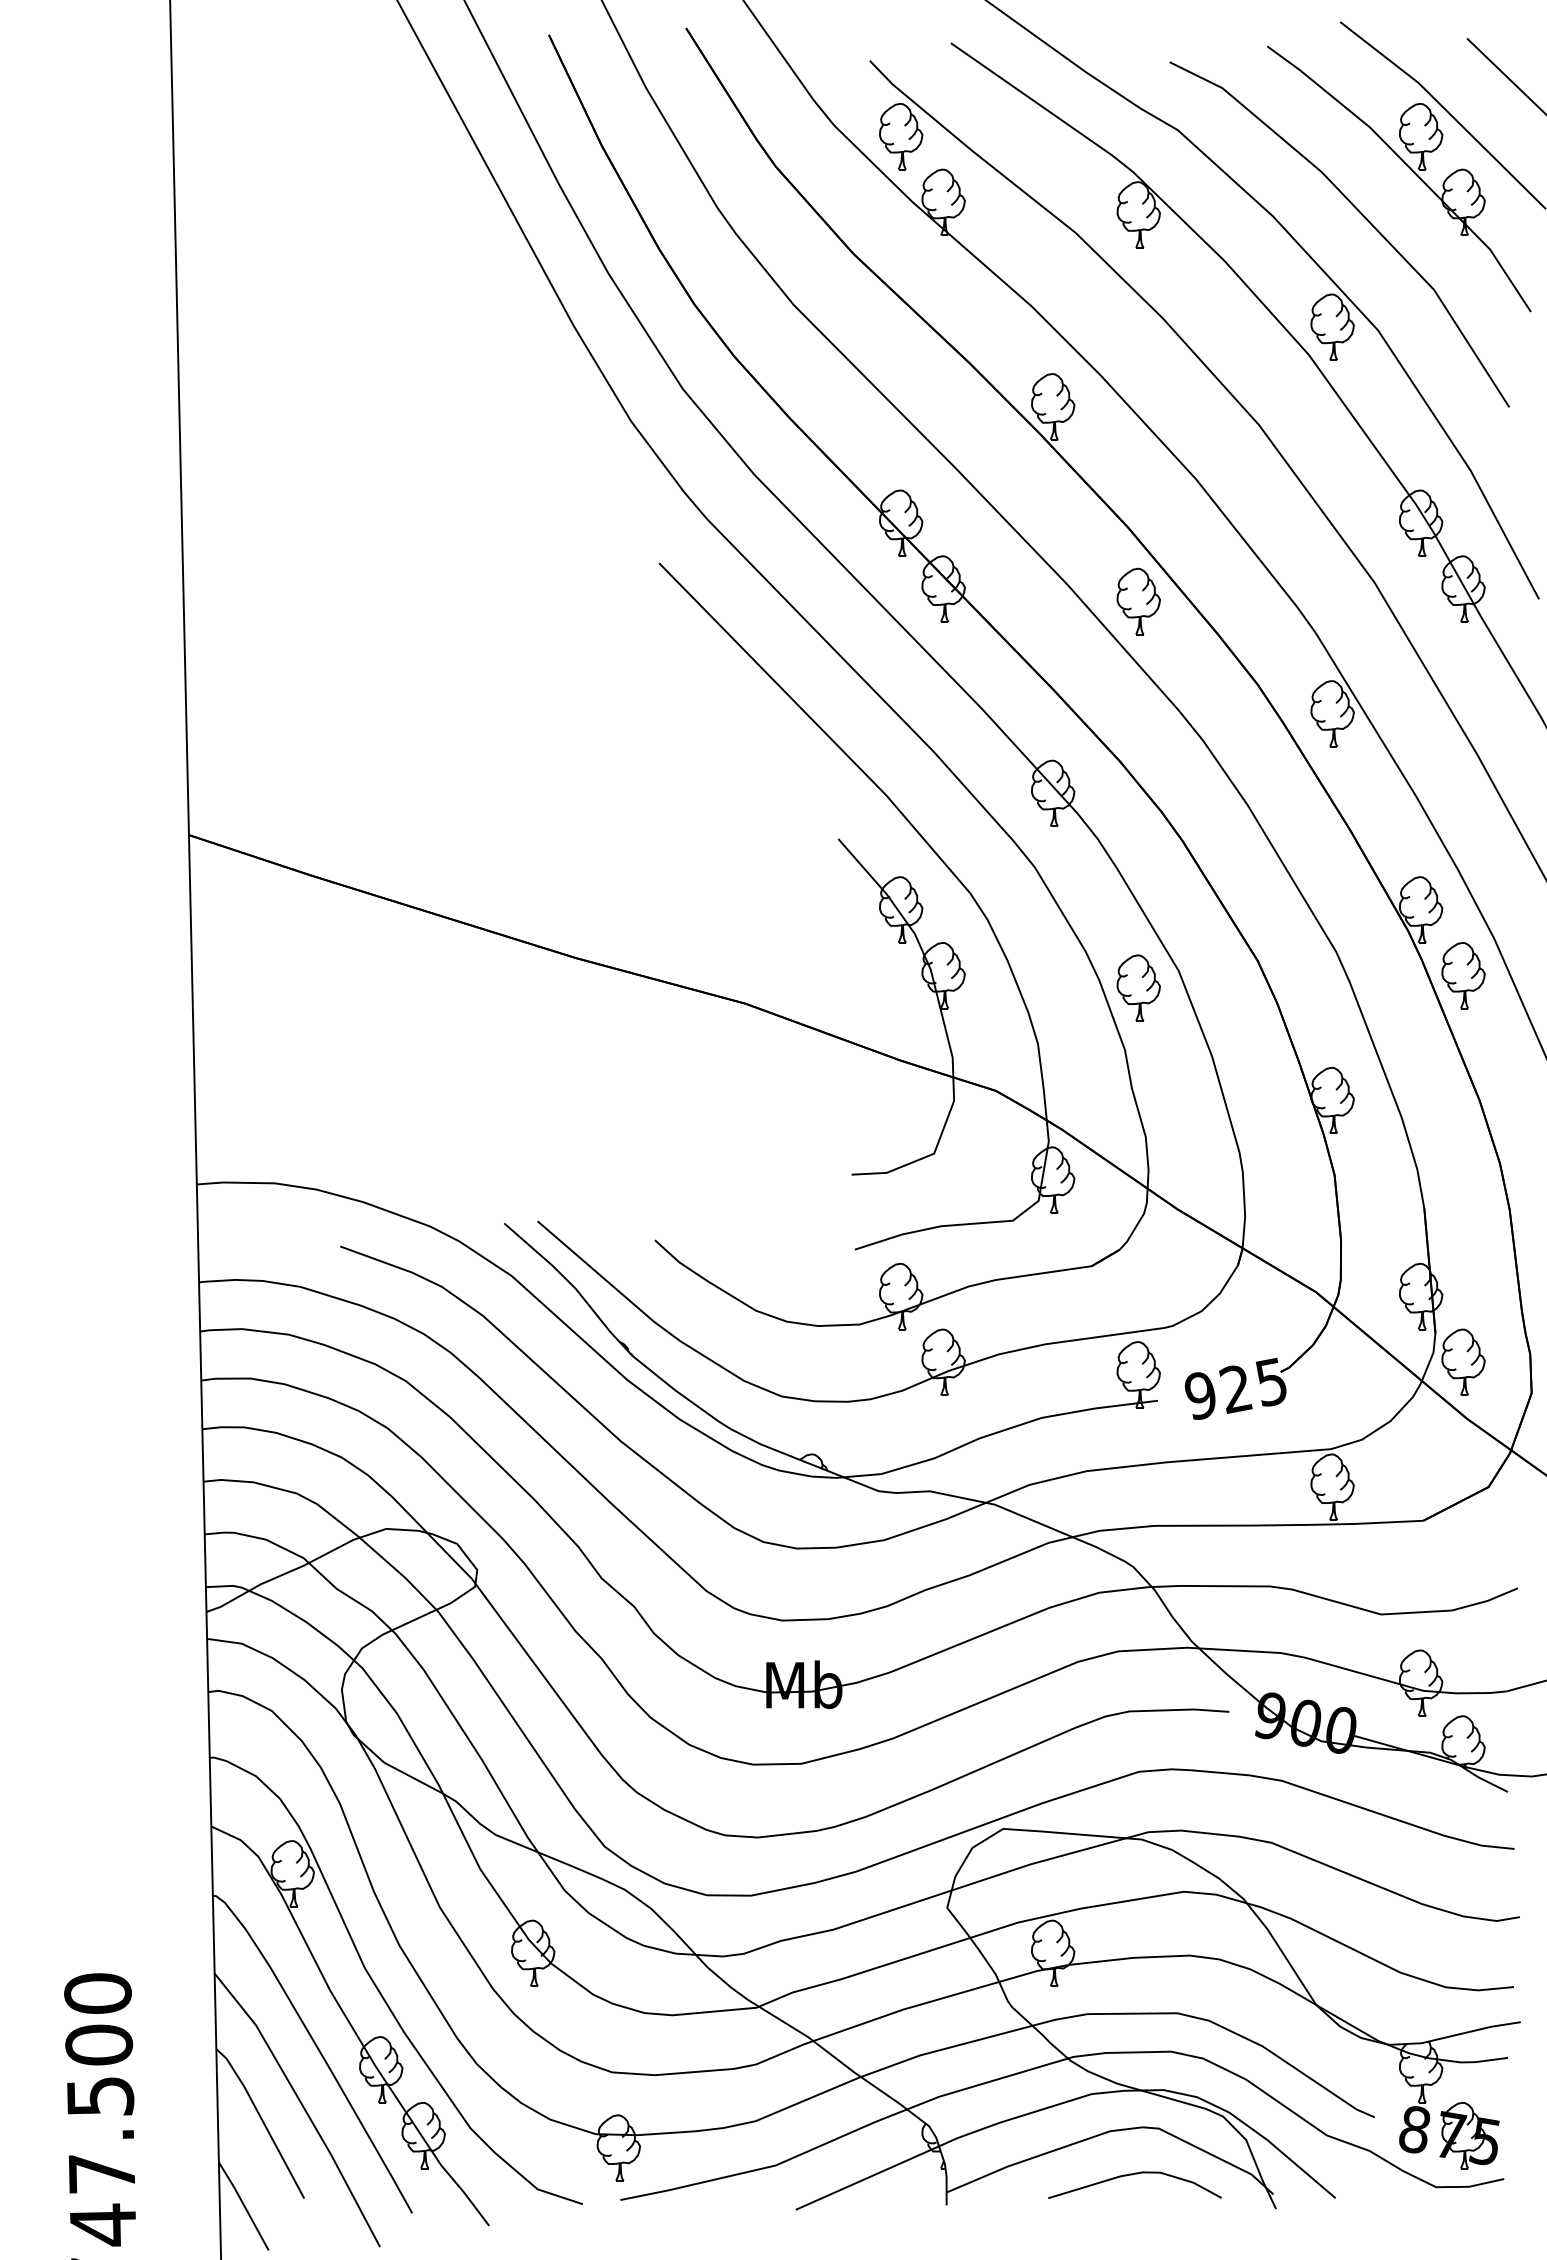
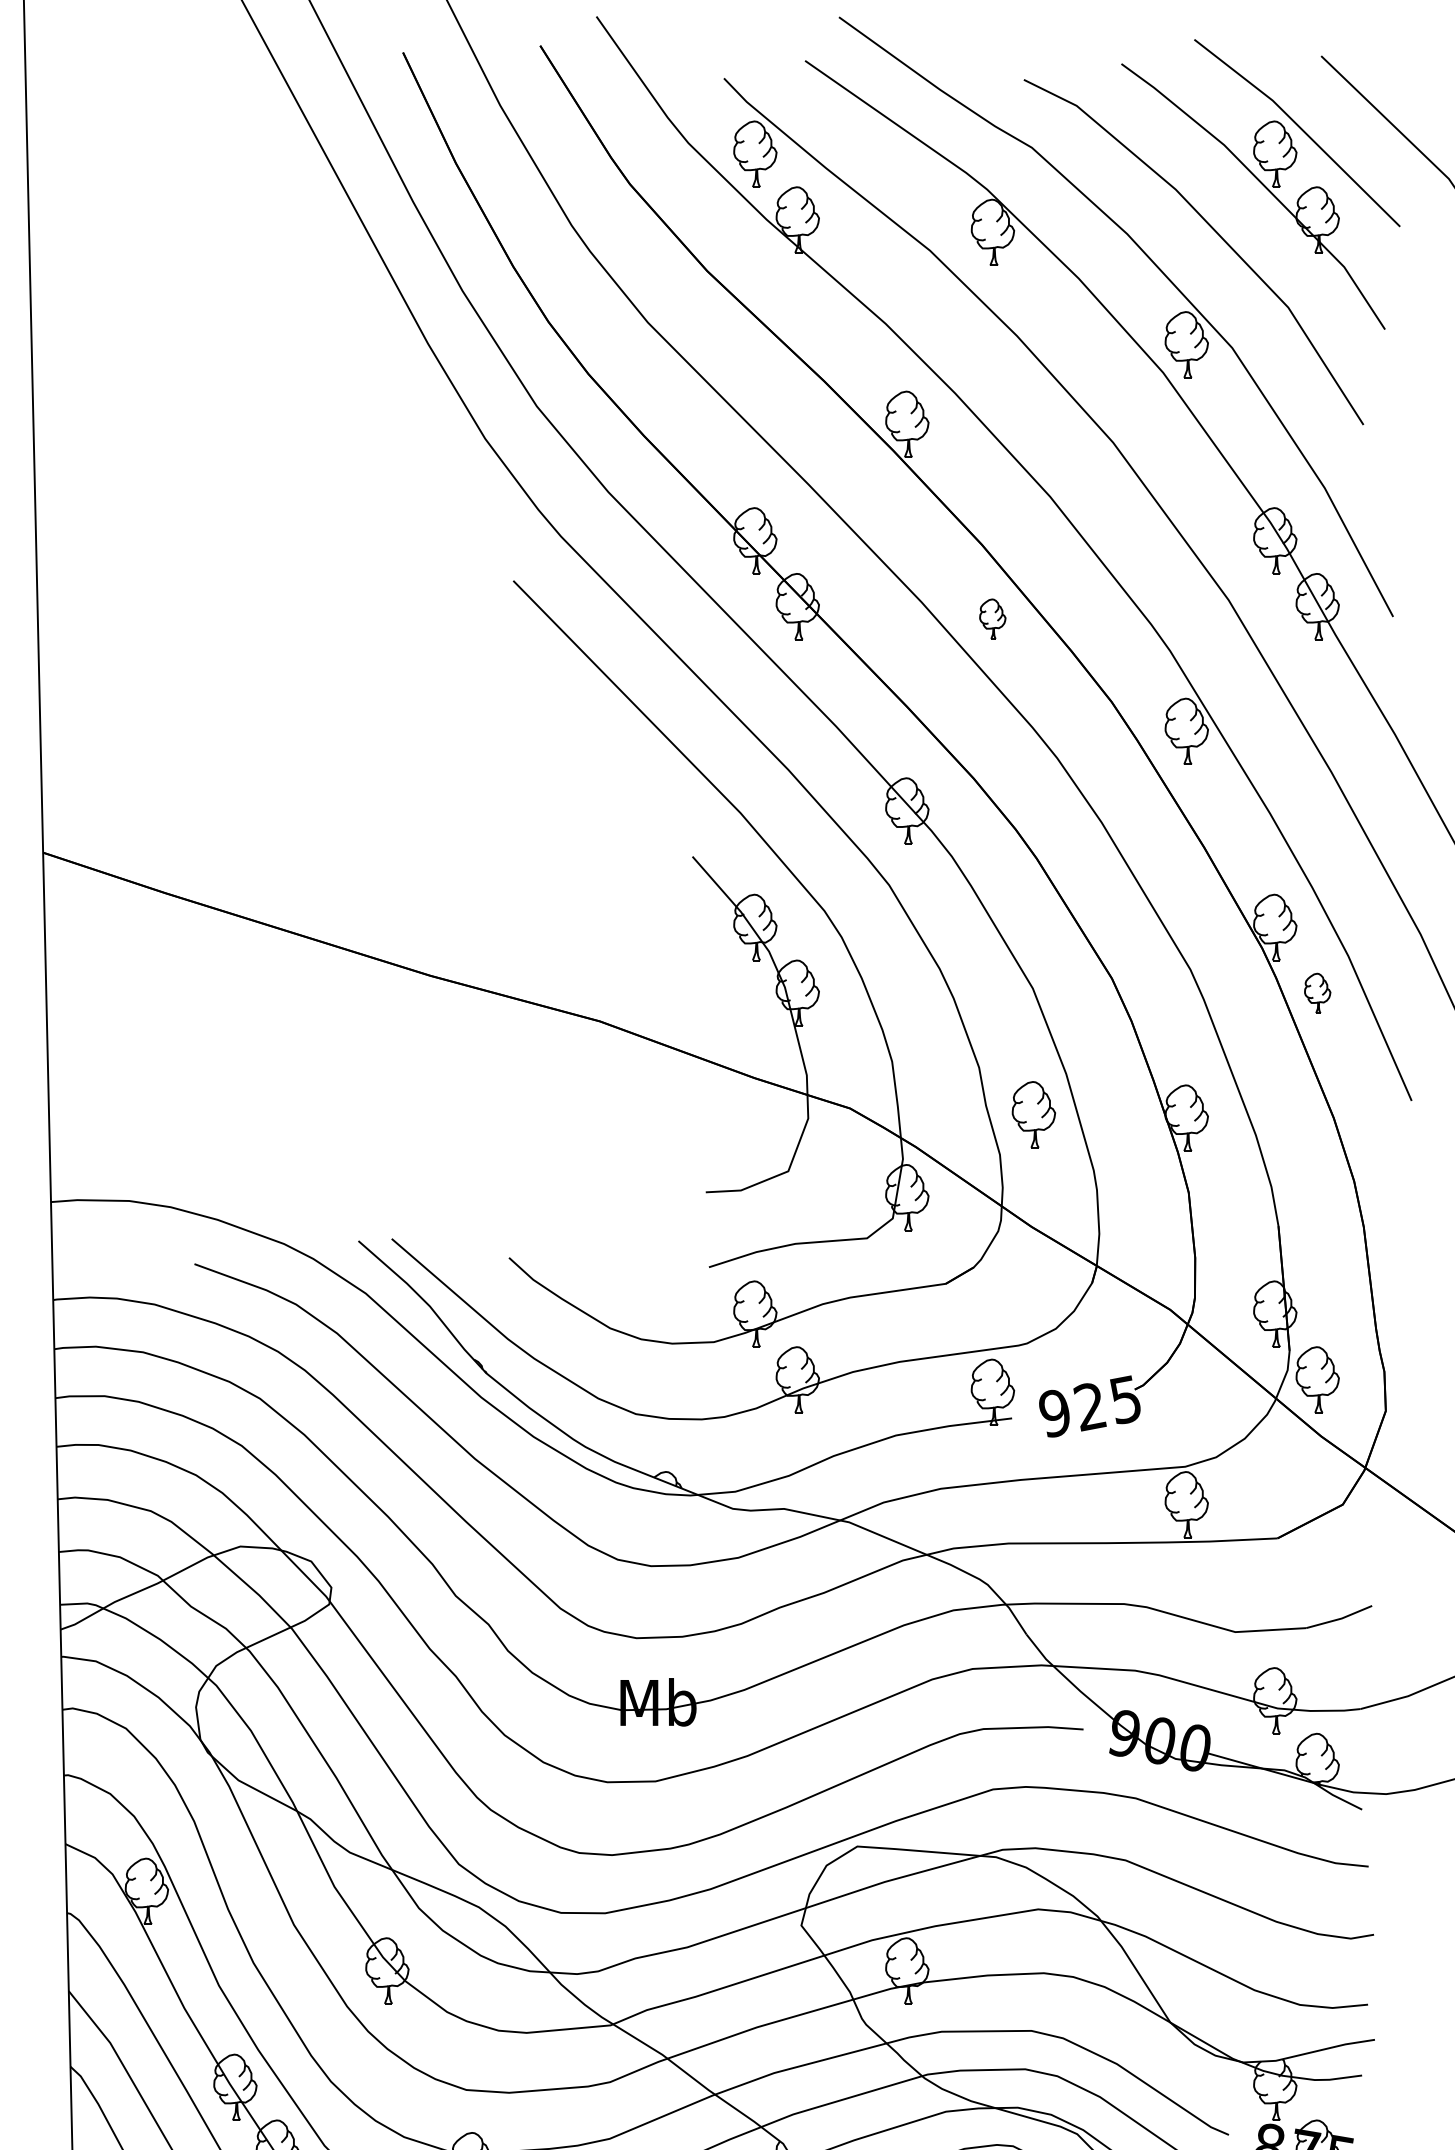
part: (1138, 601) -> (992, 619), size x0.6
part: (1463, 975) -> (1317, 993), size x0.6
part: (1138, 987) -> (1033, 1114), moved

